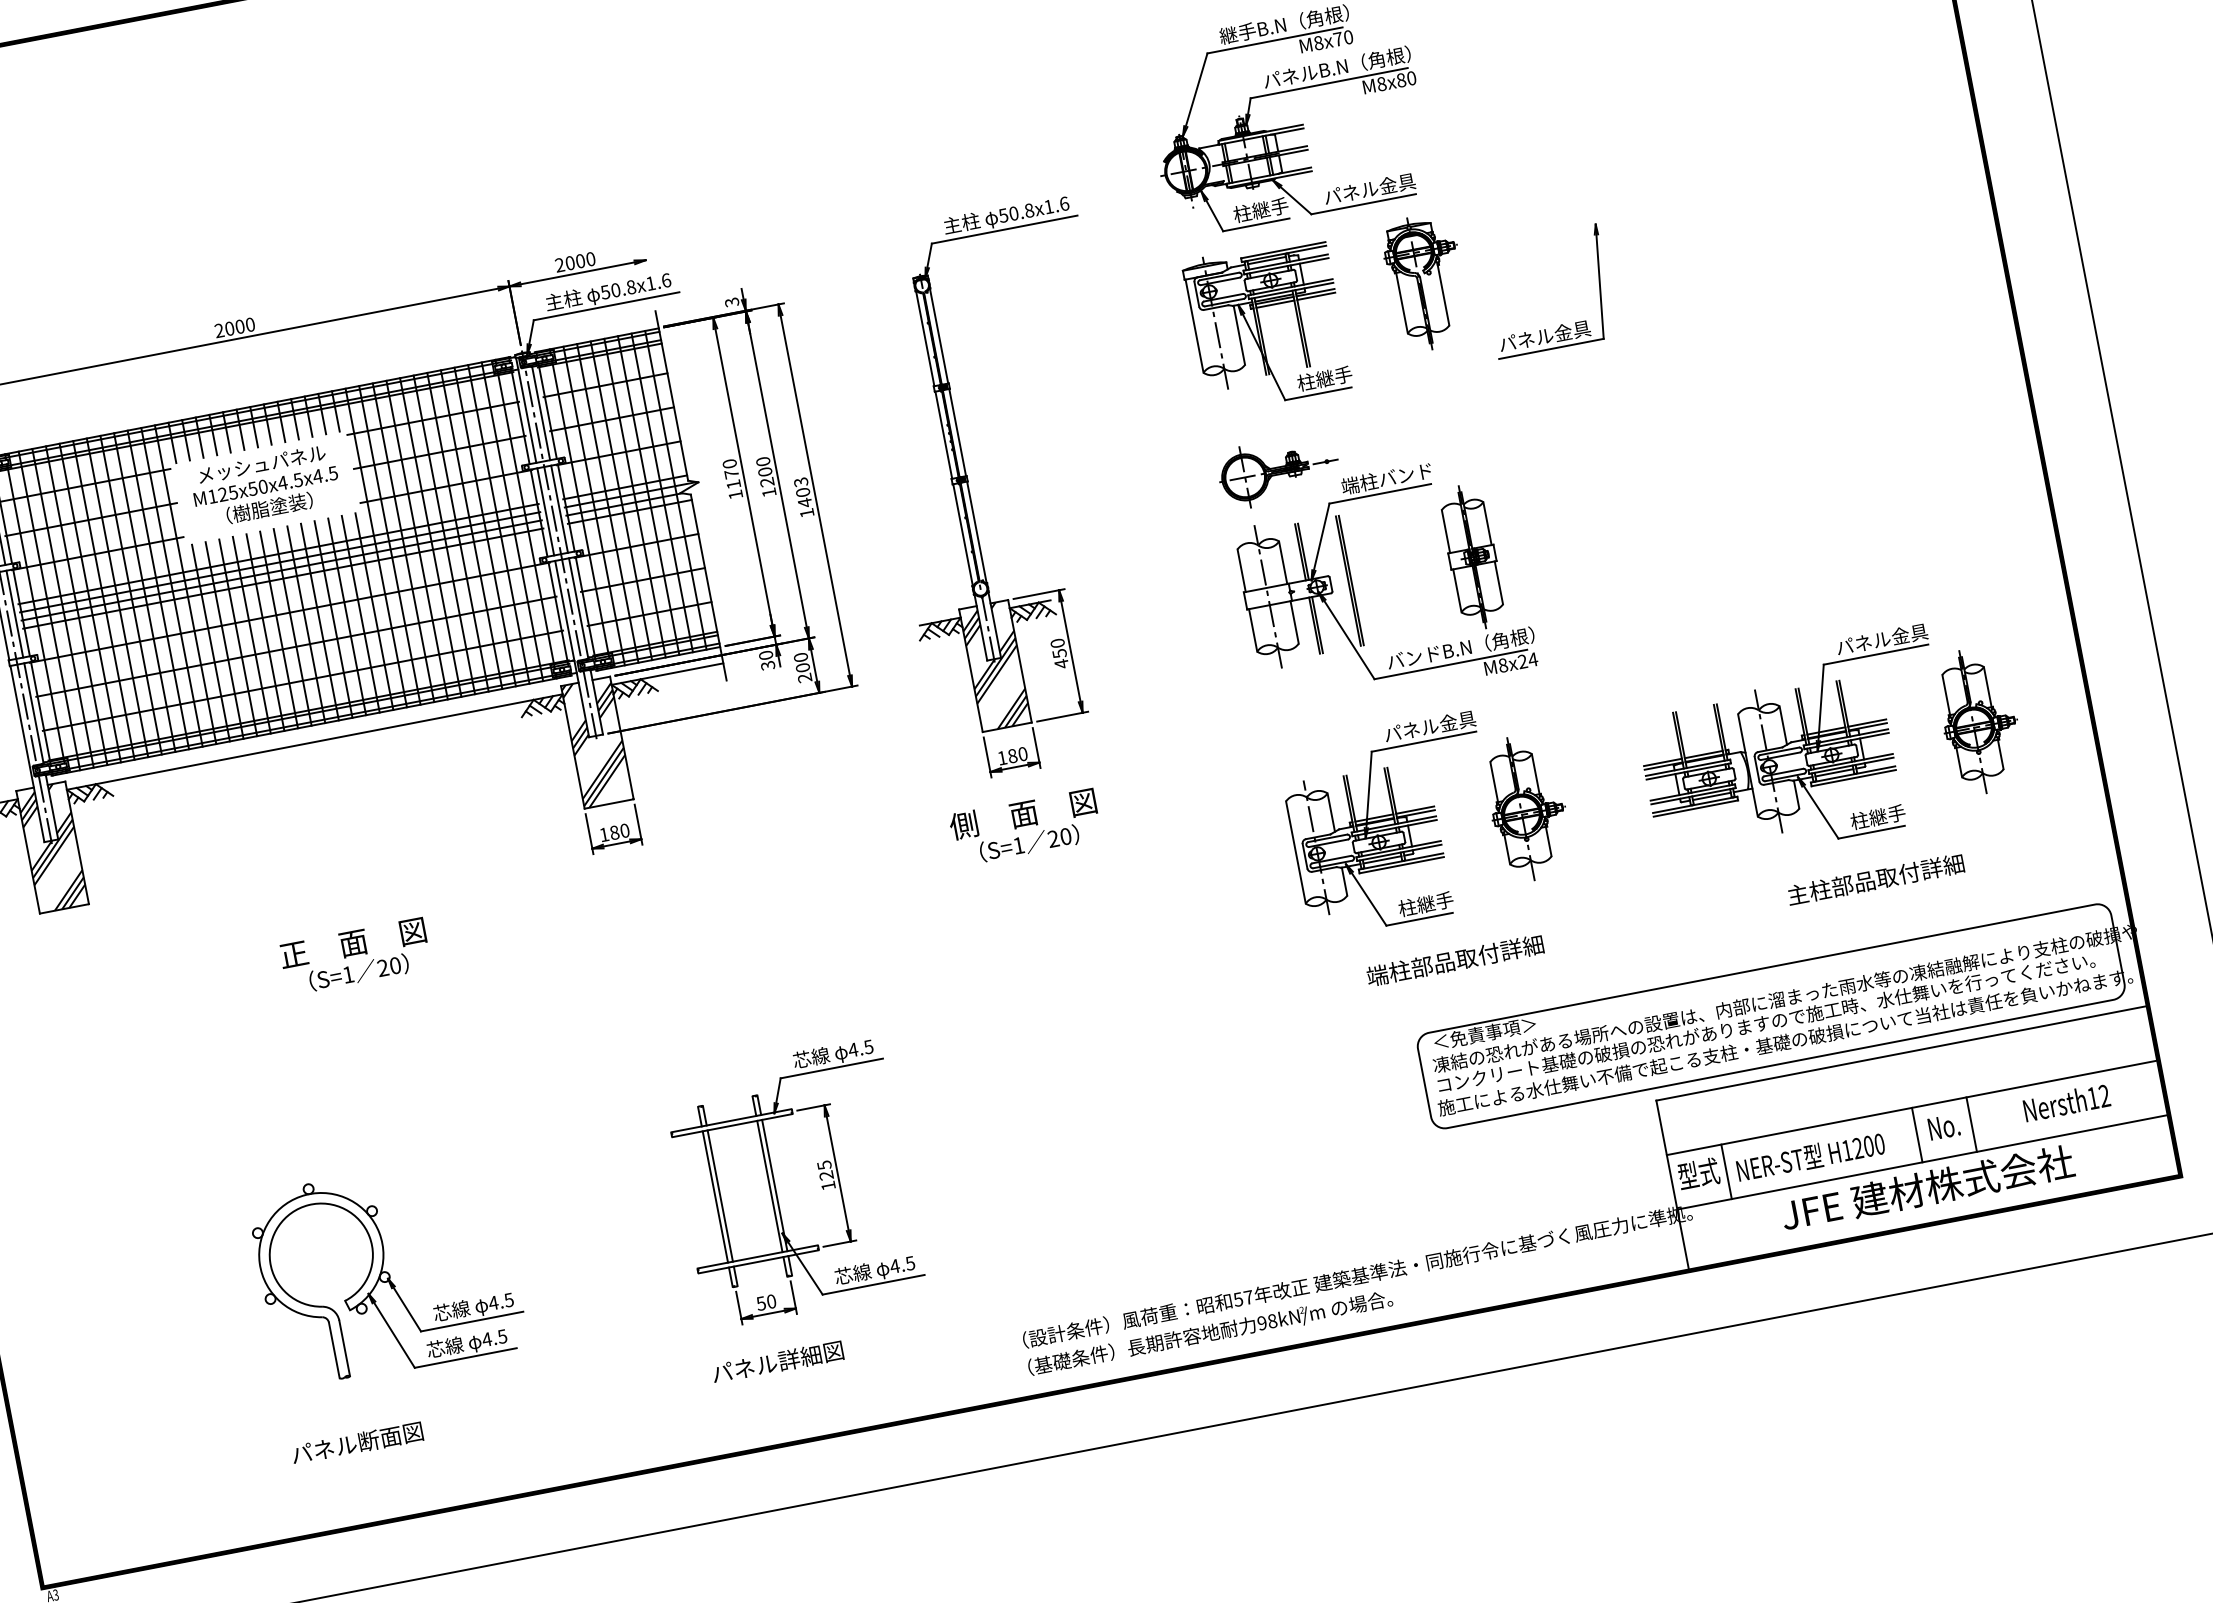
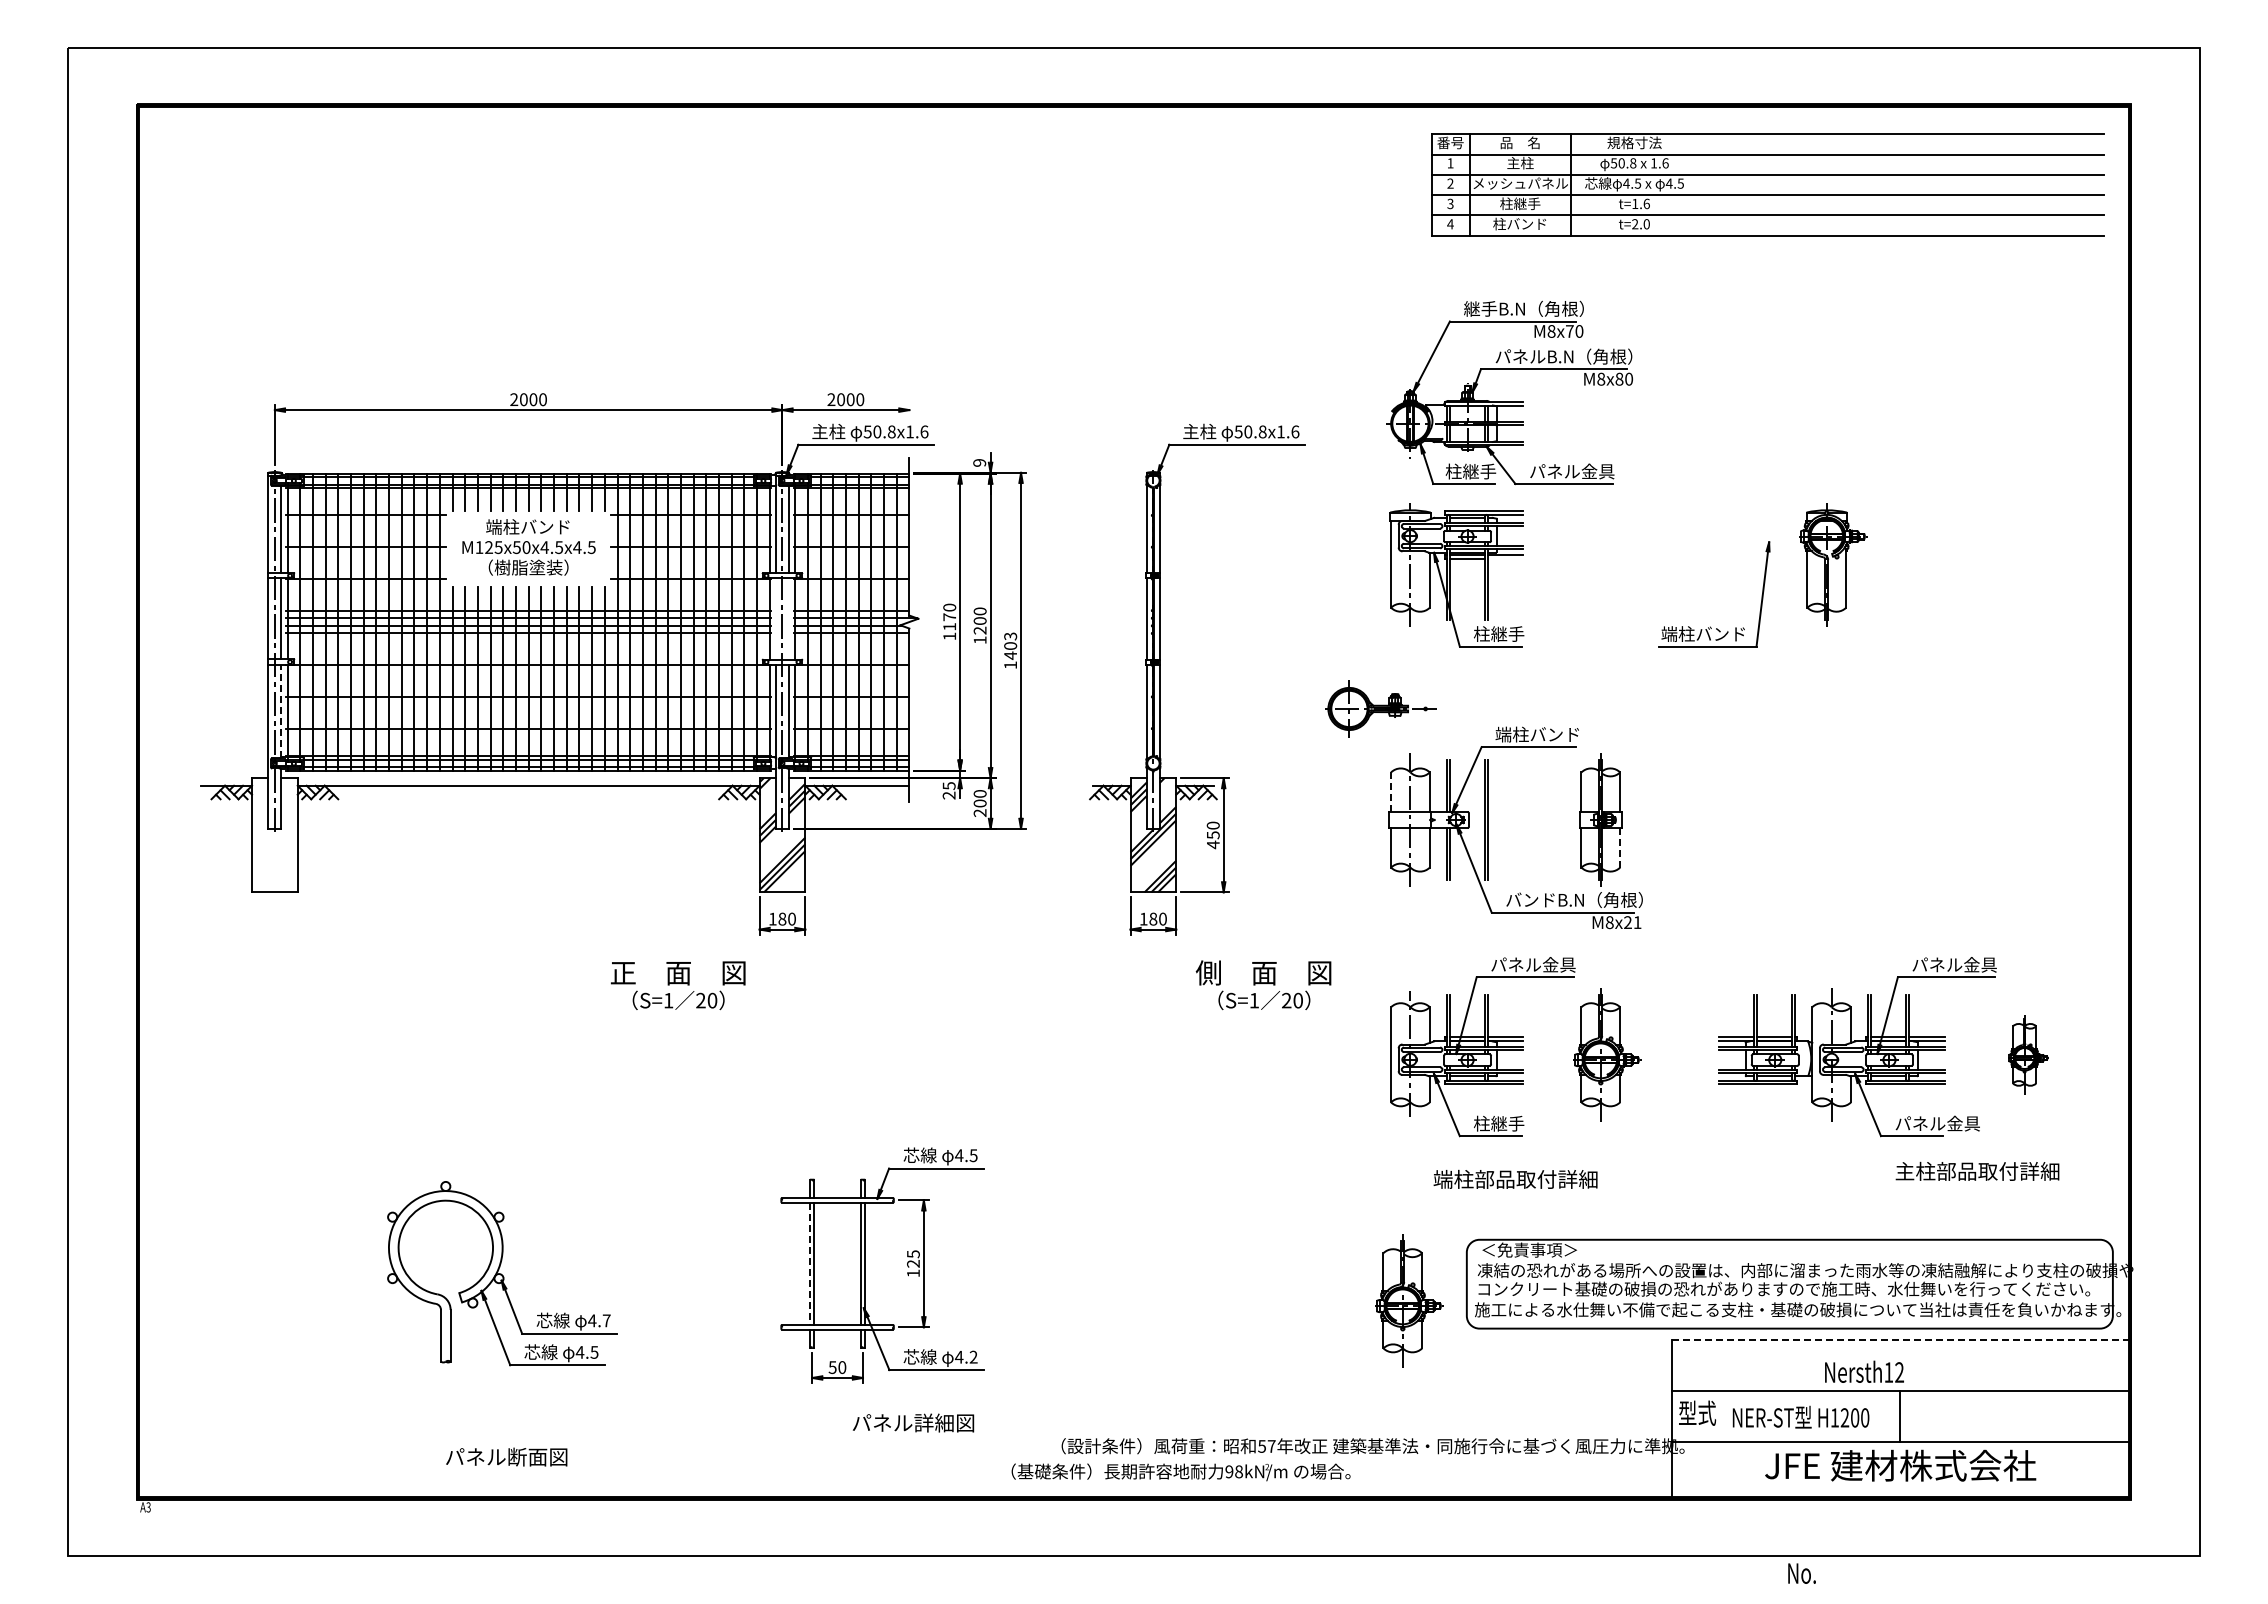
part: (1426, 281) -> (1833, 564), moved
line: (1316, 296) -> (1505, 558), removed
text: (731, 301) -> (979, 462), 3 -> 9
text: (1544, 335) -> (1703, 633), パネル金具 -> 端柱バンド
text: (262, 463) -> (529, 526), メッシュパネル -> 端柱バンド
part: (1278, 470) -> (1380, 708), moved
line: (559, 508) -> (788, 618), removed
line: (546, 511) -> (776, 618), removed
line: (1242, 570) -> (1391, 792), solid -> dashed
line: (1499, 582) -> (1620, 847), solid -> dashed
text: (1532, 659) -> (1637, 922), M8x24 -> M8x21
text: (766, 660) -> (948, 790), 30 -> 25
line: (34, 713) -> (281, 711), solid -> dashed
part: (1979, 720) -> (2028, 1054), size x0.6
text: (1896, 813) -> (1937, 1123), 柱継手 -> パネル金具
text: (1025, 827) -> (1263, 985), moved
hatch: (52, 847) -> (274, 835), removed
text: (1875, 878) -> (1977, 1170), moved
text: (355, 956) -> (678, 985), moved
line: (1901, 1053) -> (1900, 1340), solid -> dashed
text: (2066, 1102) -> (1864, 1371), moved
part: (1366, 1112) -> (1409, 1300), added
line: (1971, 1123) -> (1951, 1415), removed
text: (1943, 1127) -> (1801, 1573), moved
line: (1726, 1171) -> (1722, 1415), removed
line: (715, 1197) -> (809, 1264), solid -> dashed
text: (910, 1262) -> (973, 1356), 4.5 -> 4.2
text: (508, 1299) -> (606, 1320), 4.5 -> 4.7
text: (1209, 1334) -> (1180, 1472), moved
text: (777, 1361) -> (913, 1422), moved
text: (357, 1442) -> (506, 1456), moved

